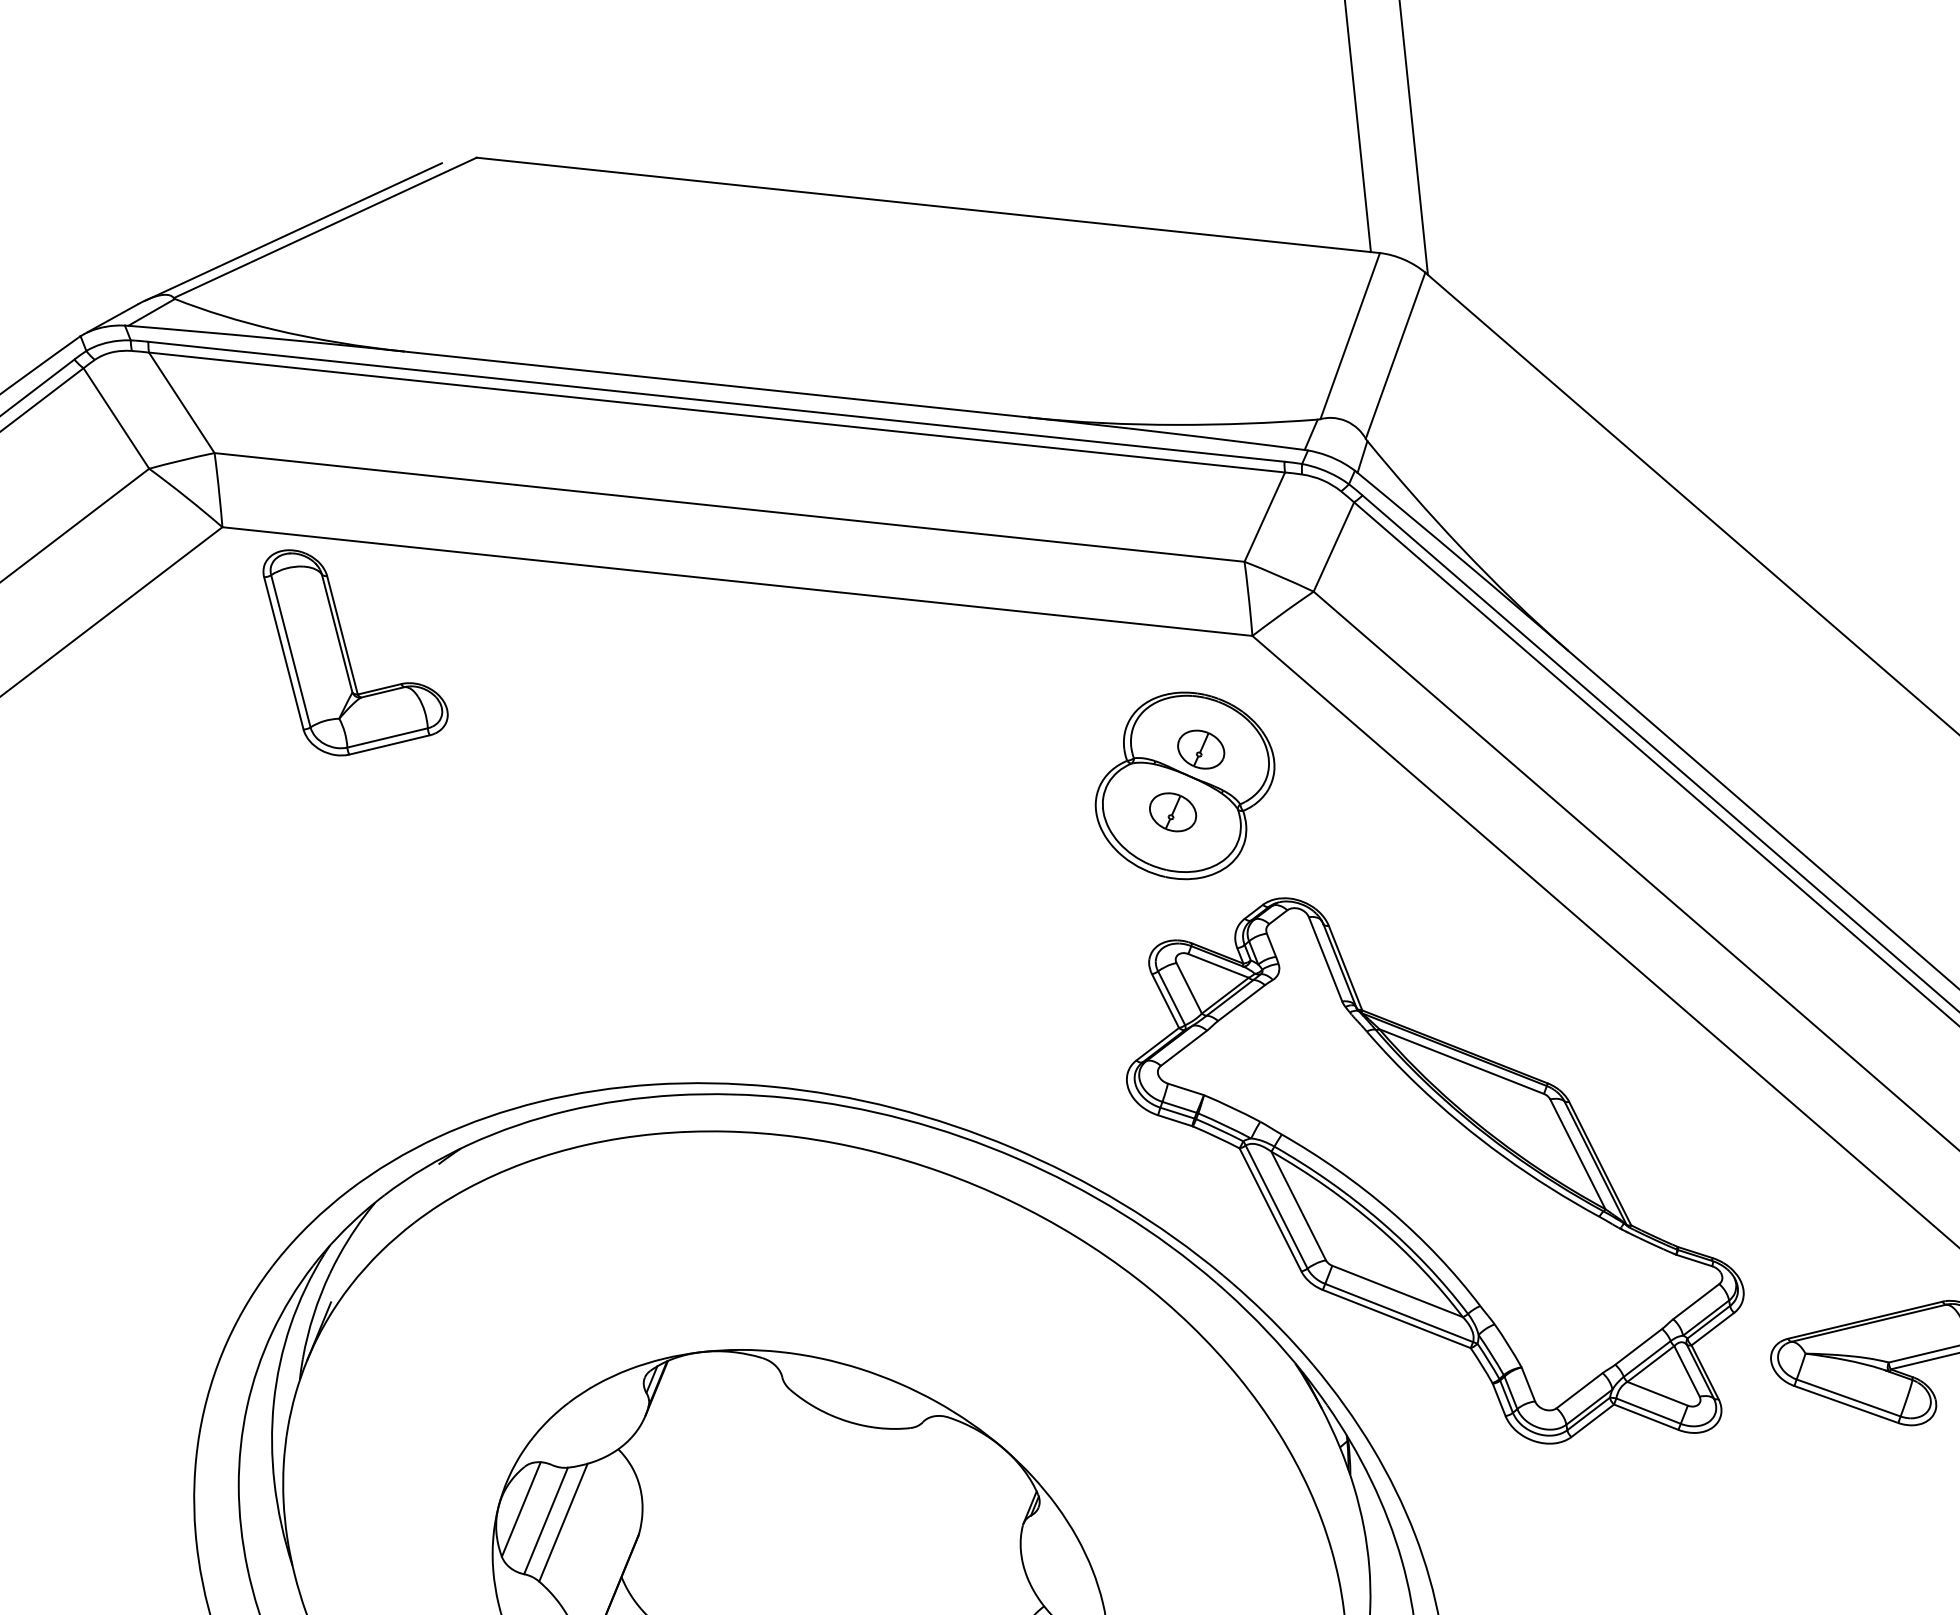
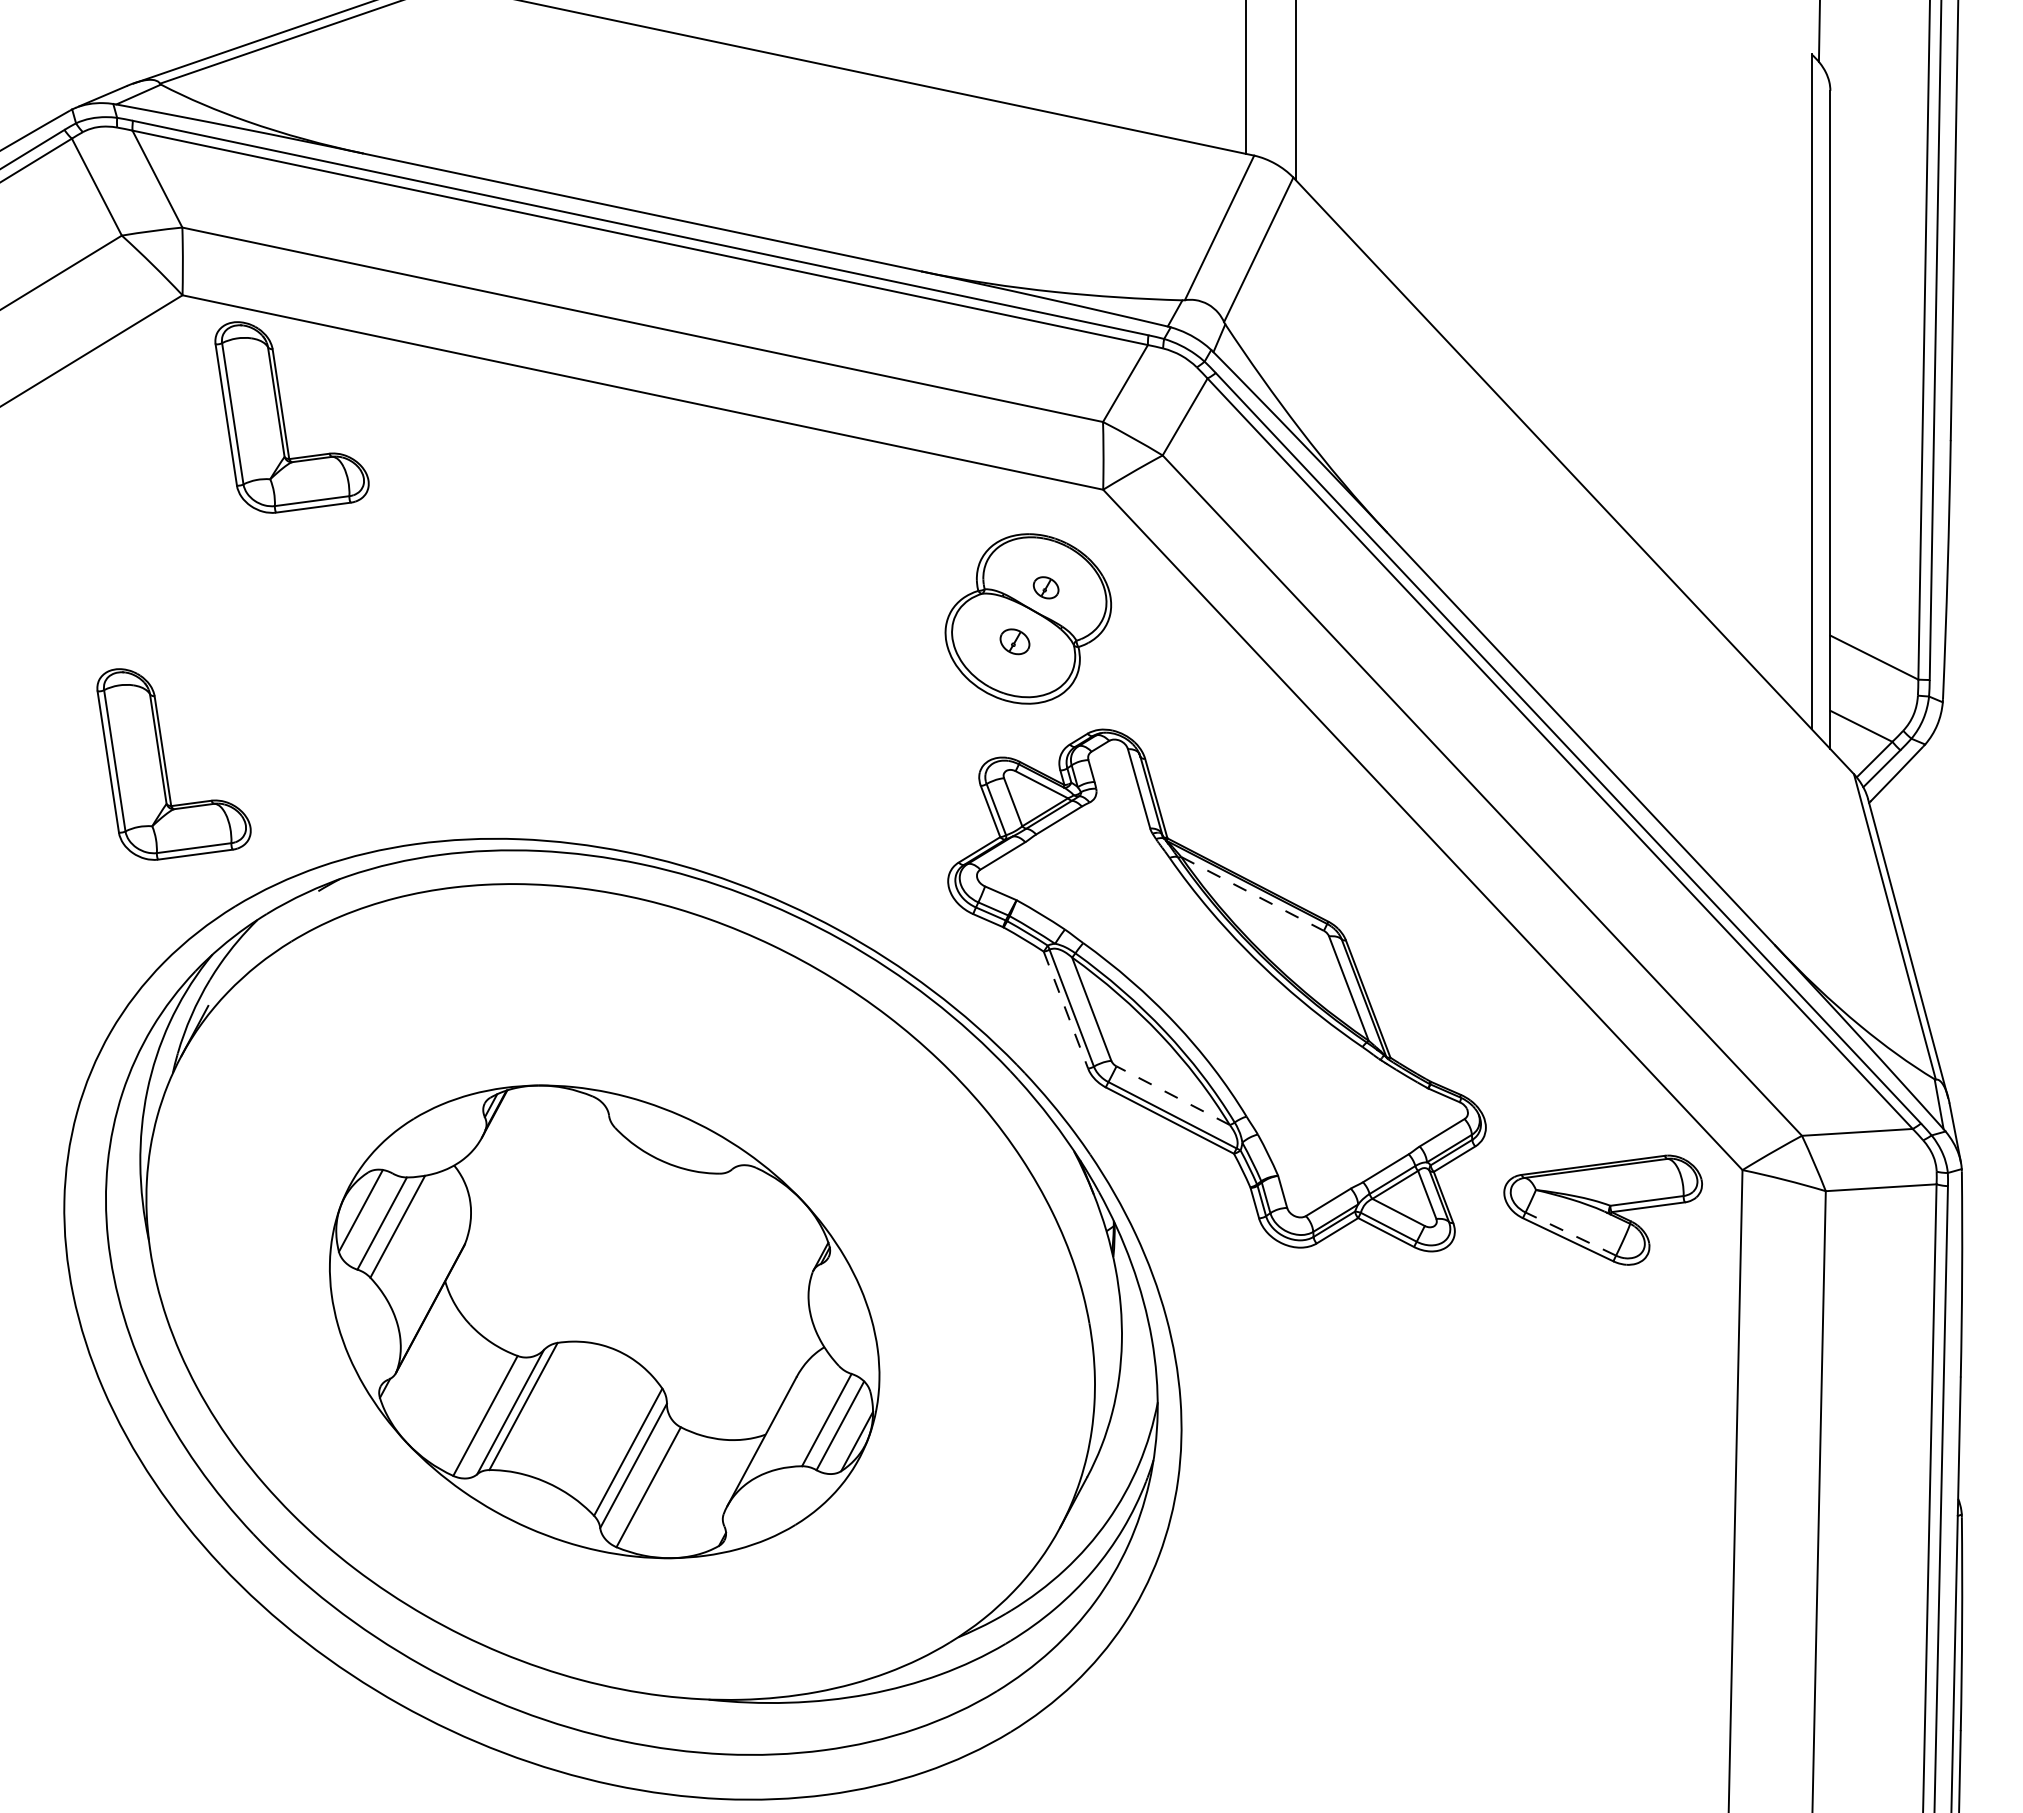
part: (1200, 749) -> (1045, 587), size x0.6
part: (1172, 812) -> (1014, 641), size x0.7
part: (258, 1044) -> (166, 766), added
line: (1462, 1062) -> (1253, 894), solid -> dashed
line: (1270, 1210) -> (1065, 1010), solid -> dashed
line: (1397, 1291) -> (1173, 1095), solid -> dashed
line: (1848, 1397) -> (1570, 1233), solid -> dashed

